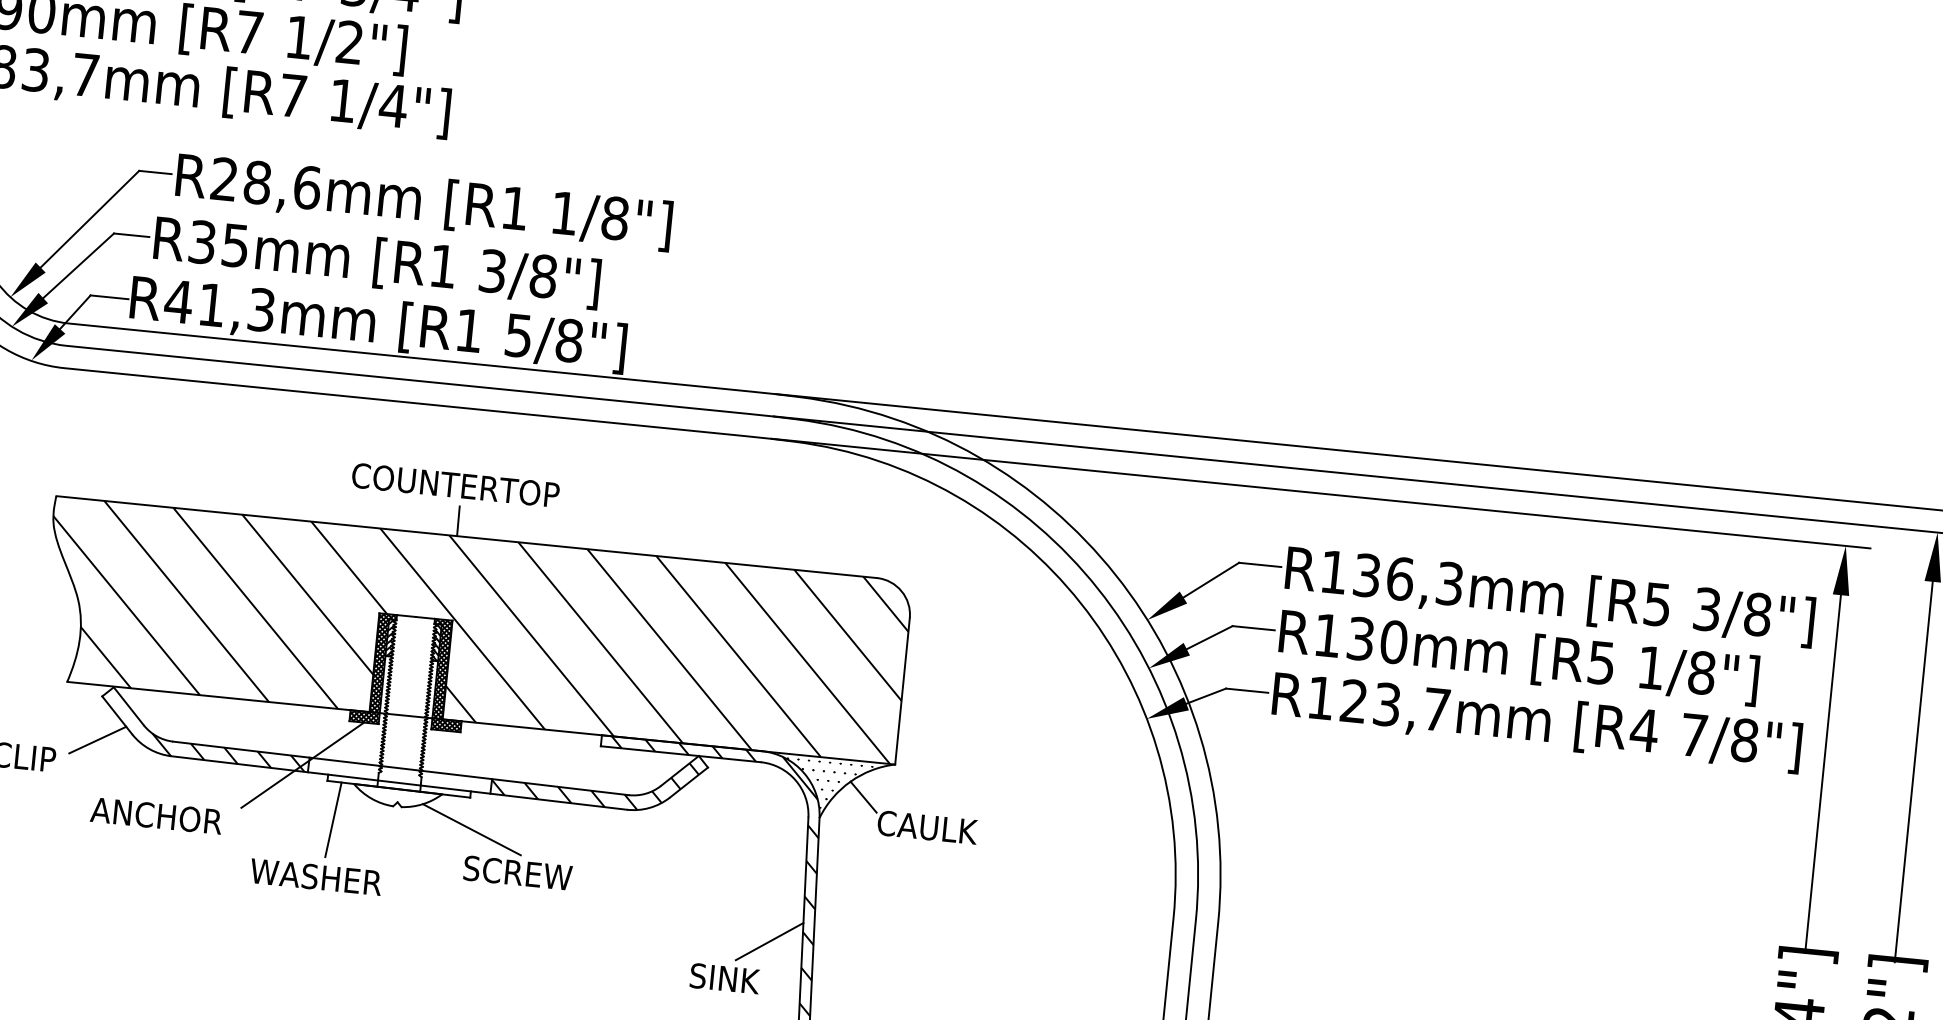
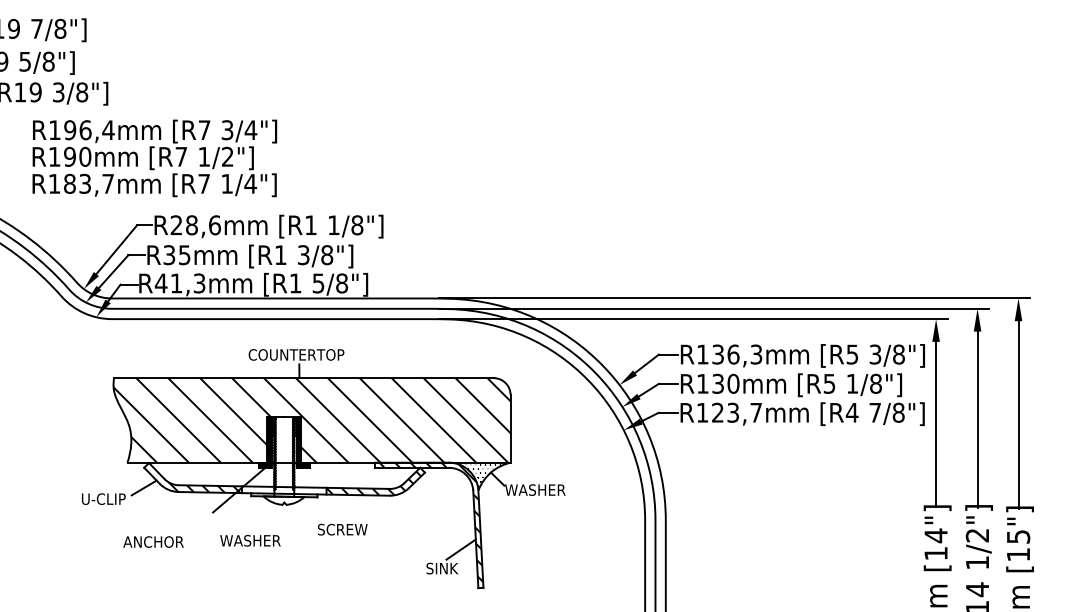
text: (156, 814) -> (153, 541), moved
line: (332, 819) -> (255, 513), removed
text: (943, 827) -> (535, 489), CAULK -> WASHER
line: (471, 828) -> (319, 511), removed

